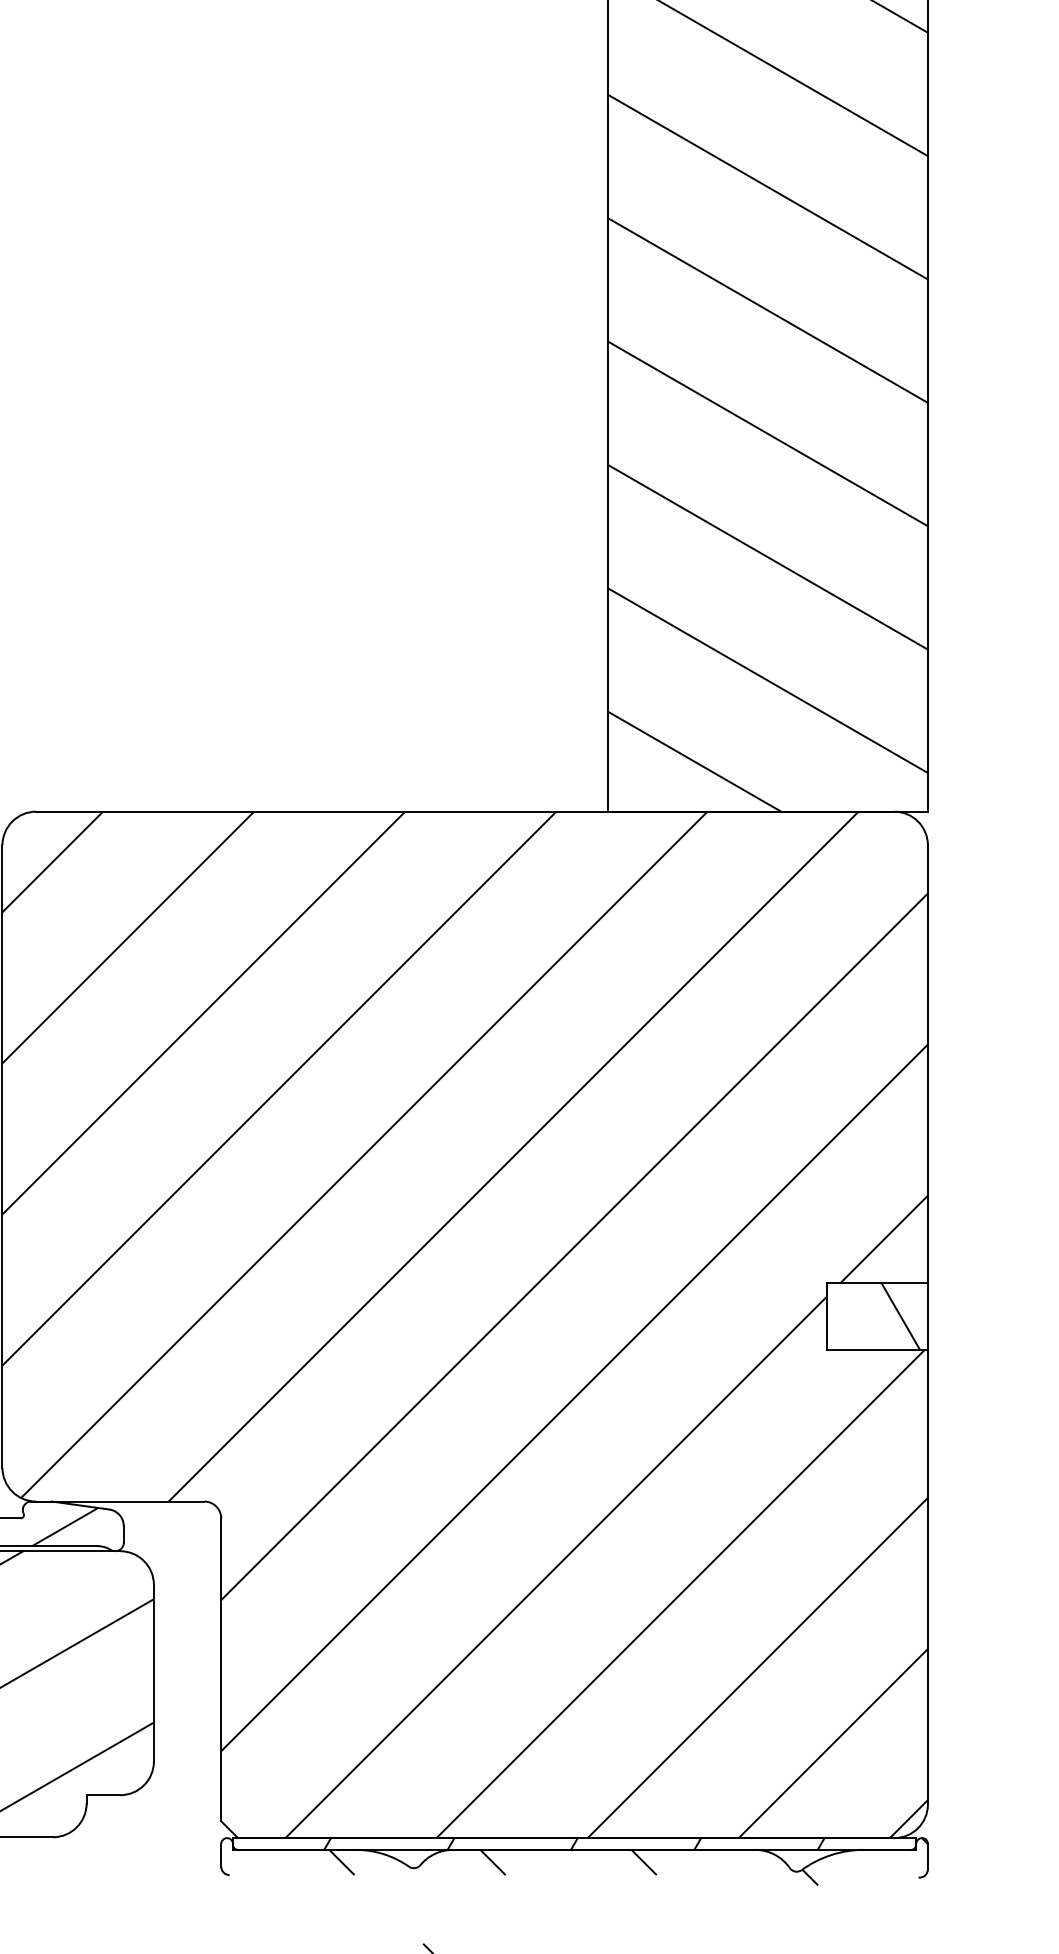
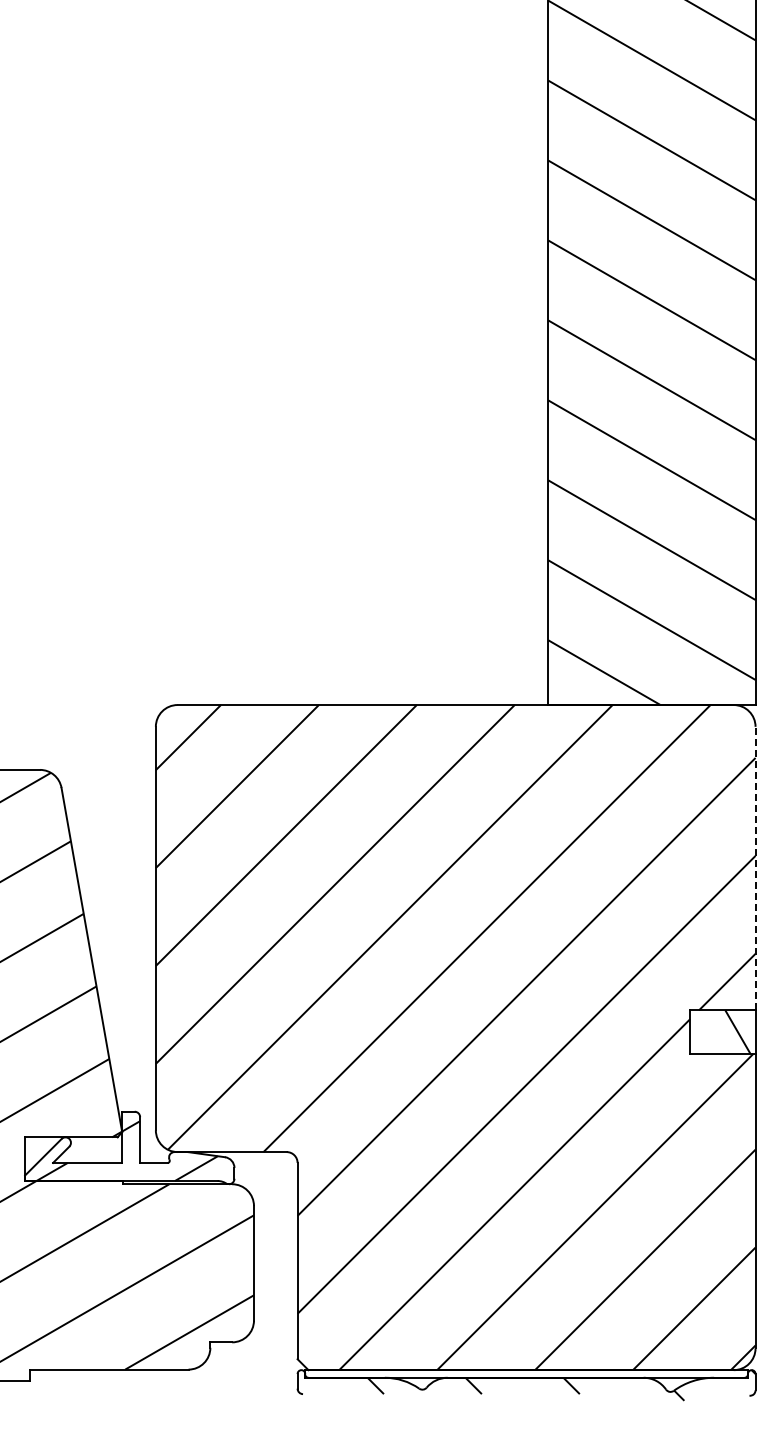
line: (927, 1063) -> (755, 868), solid -> dashed
hatch: (574, 1843) -> (526, 1373), removed

